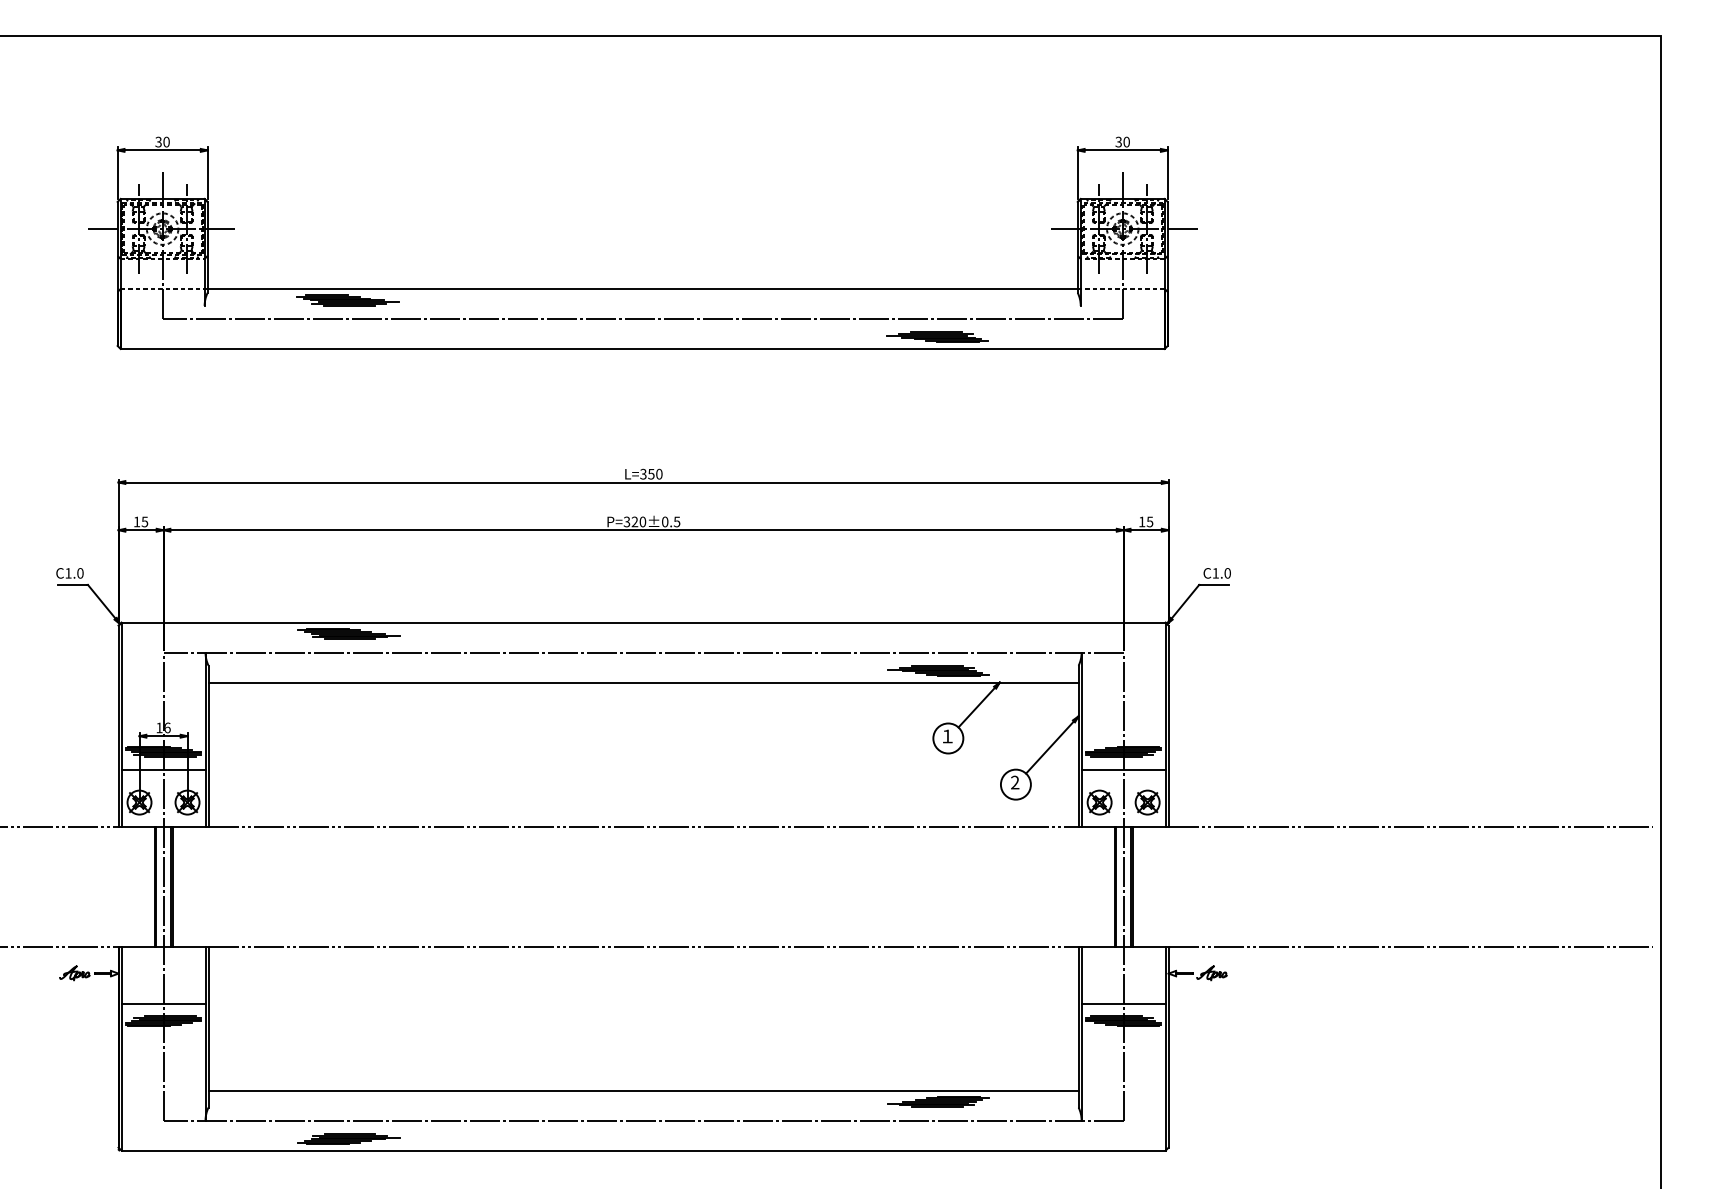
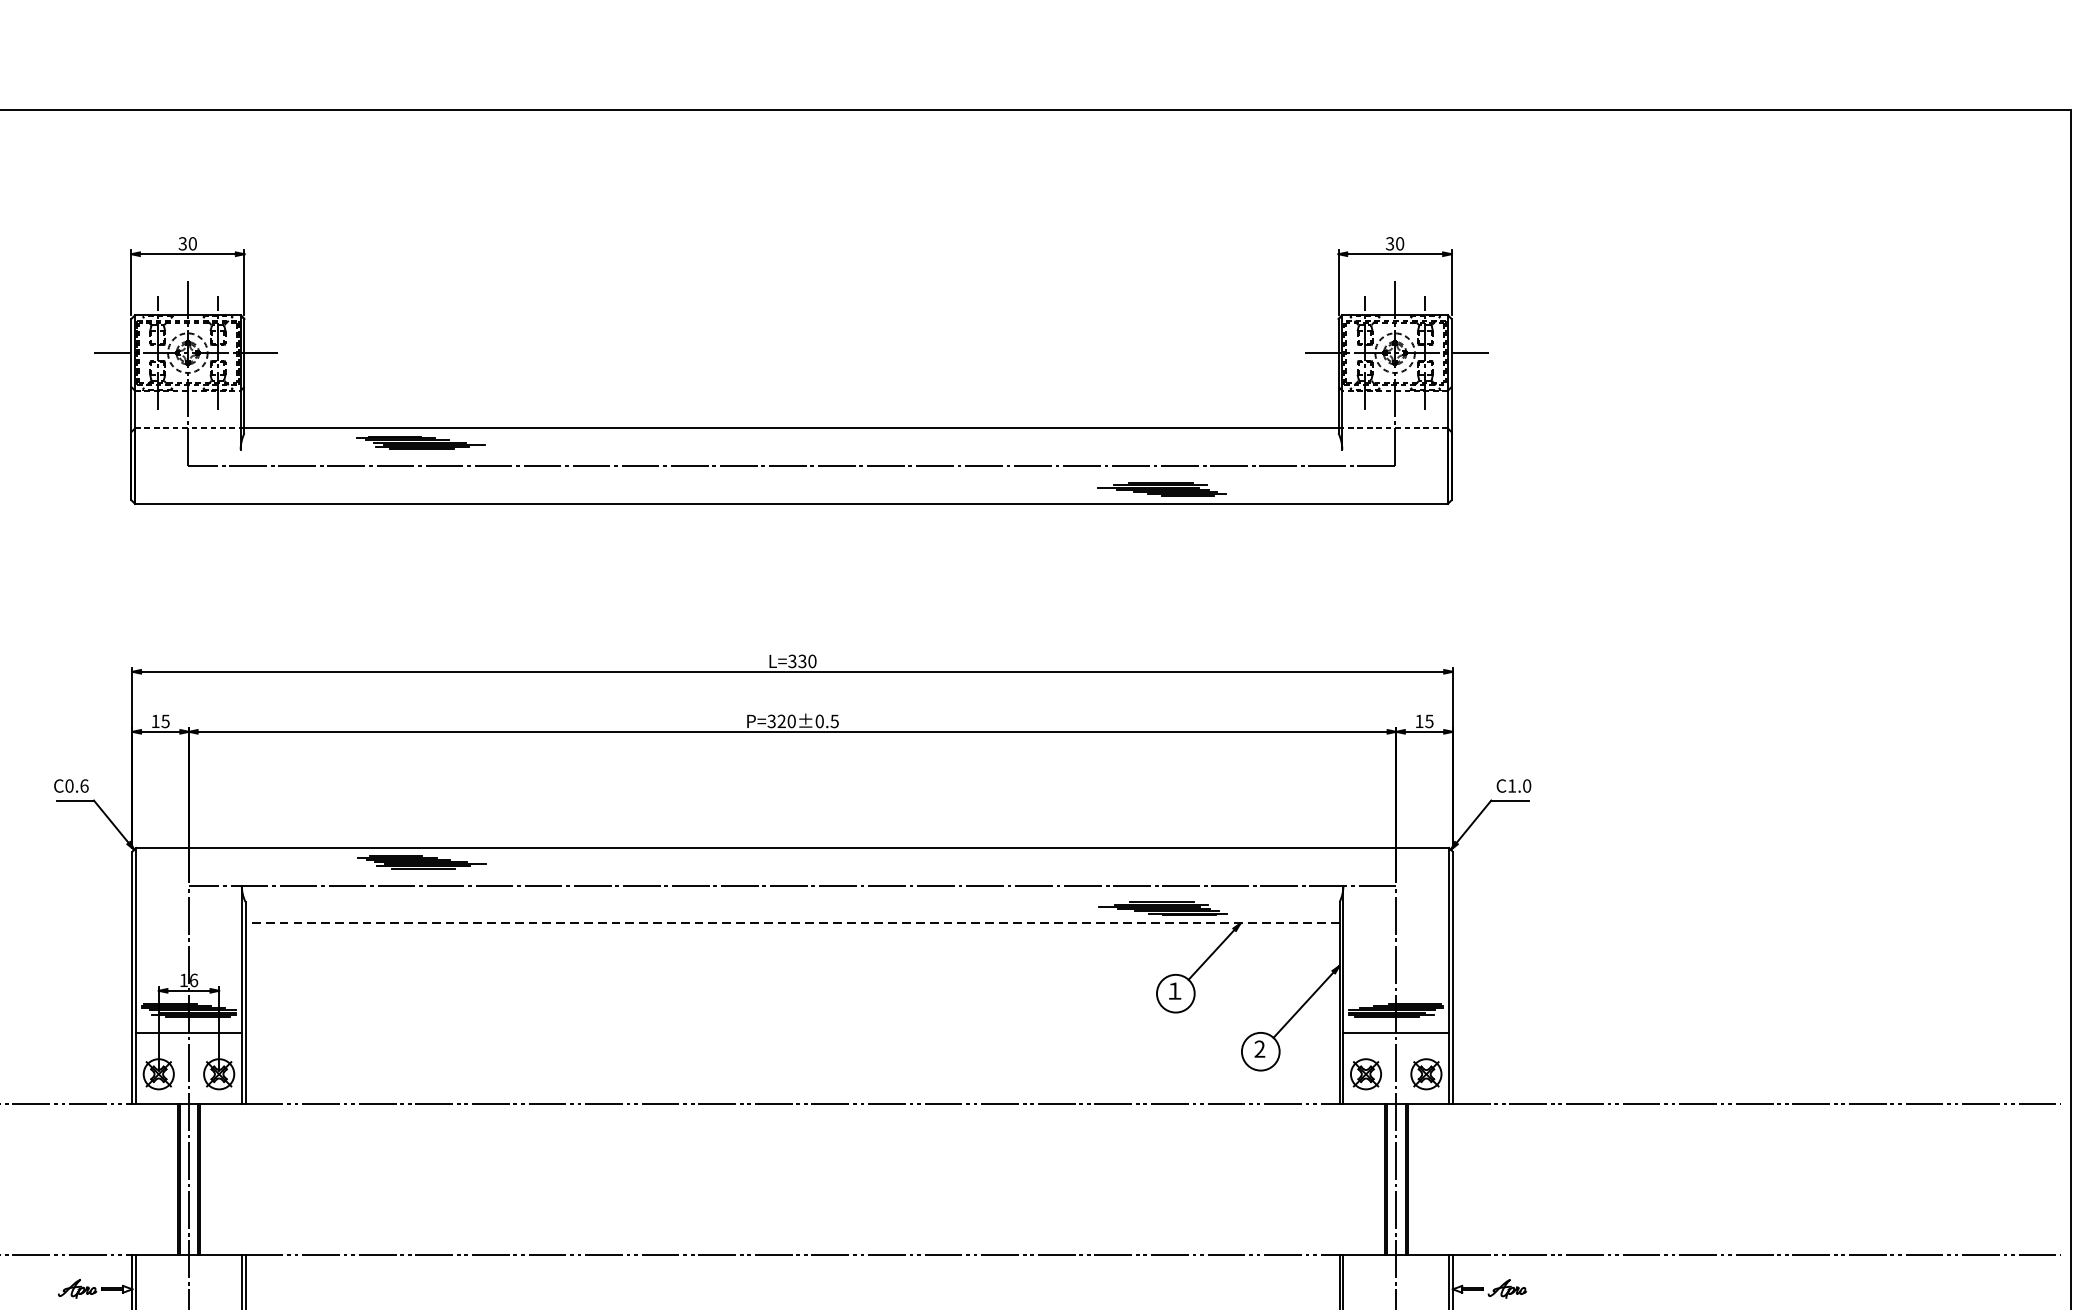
text: (651, 473) -> (802, 660), L=350 -> L=330
text: (74, 573) -> (77, 786), C1.0 -> C0.6
line: (643, 682) -> (792, 923), solid -> dashed

